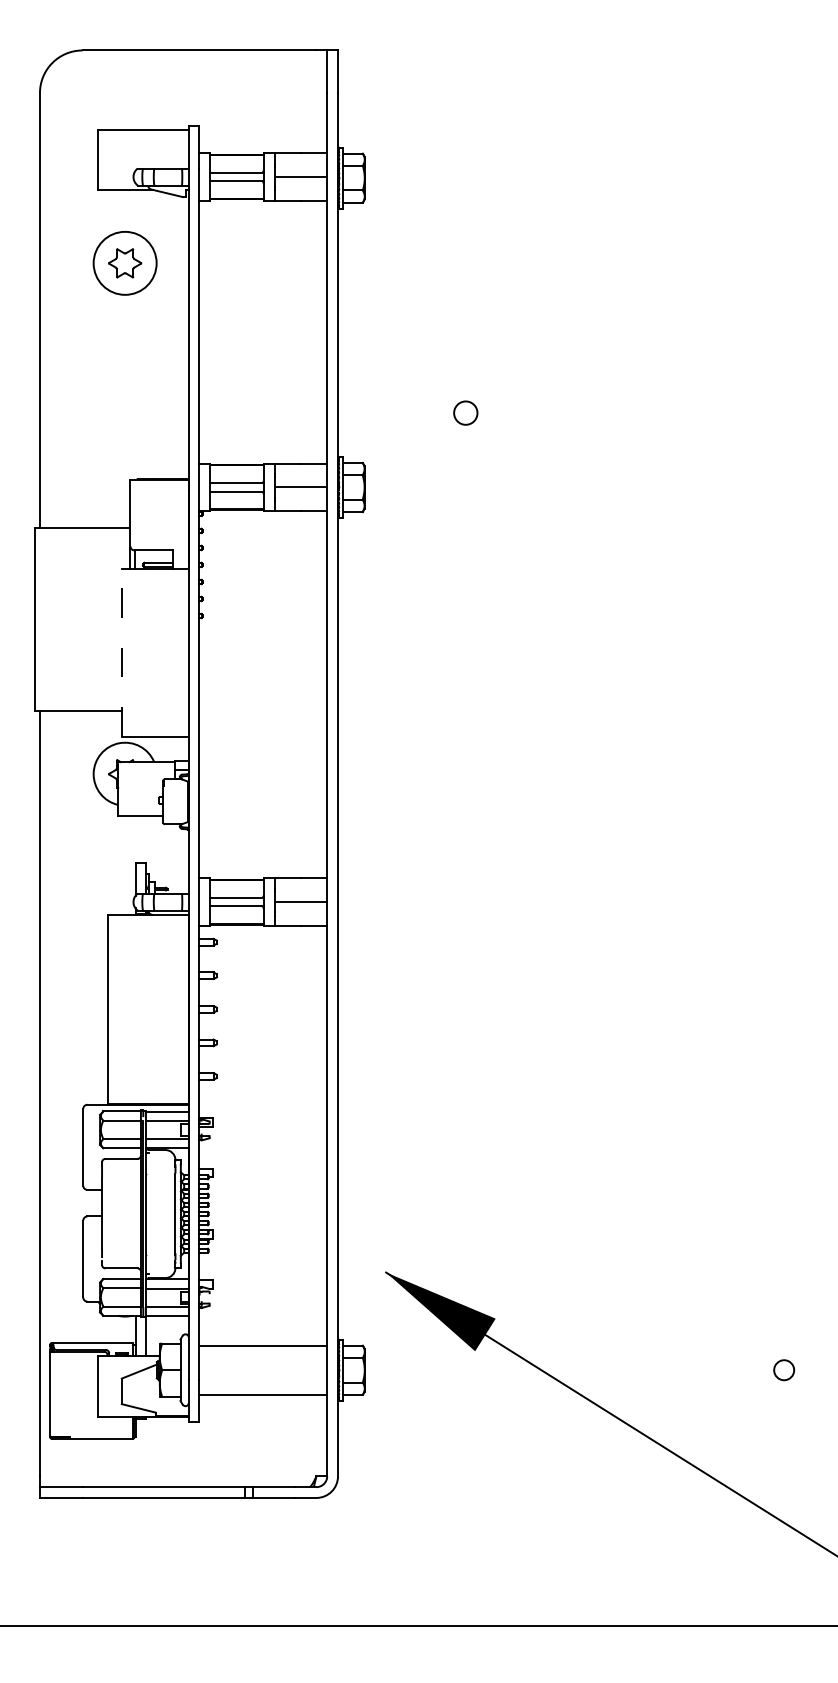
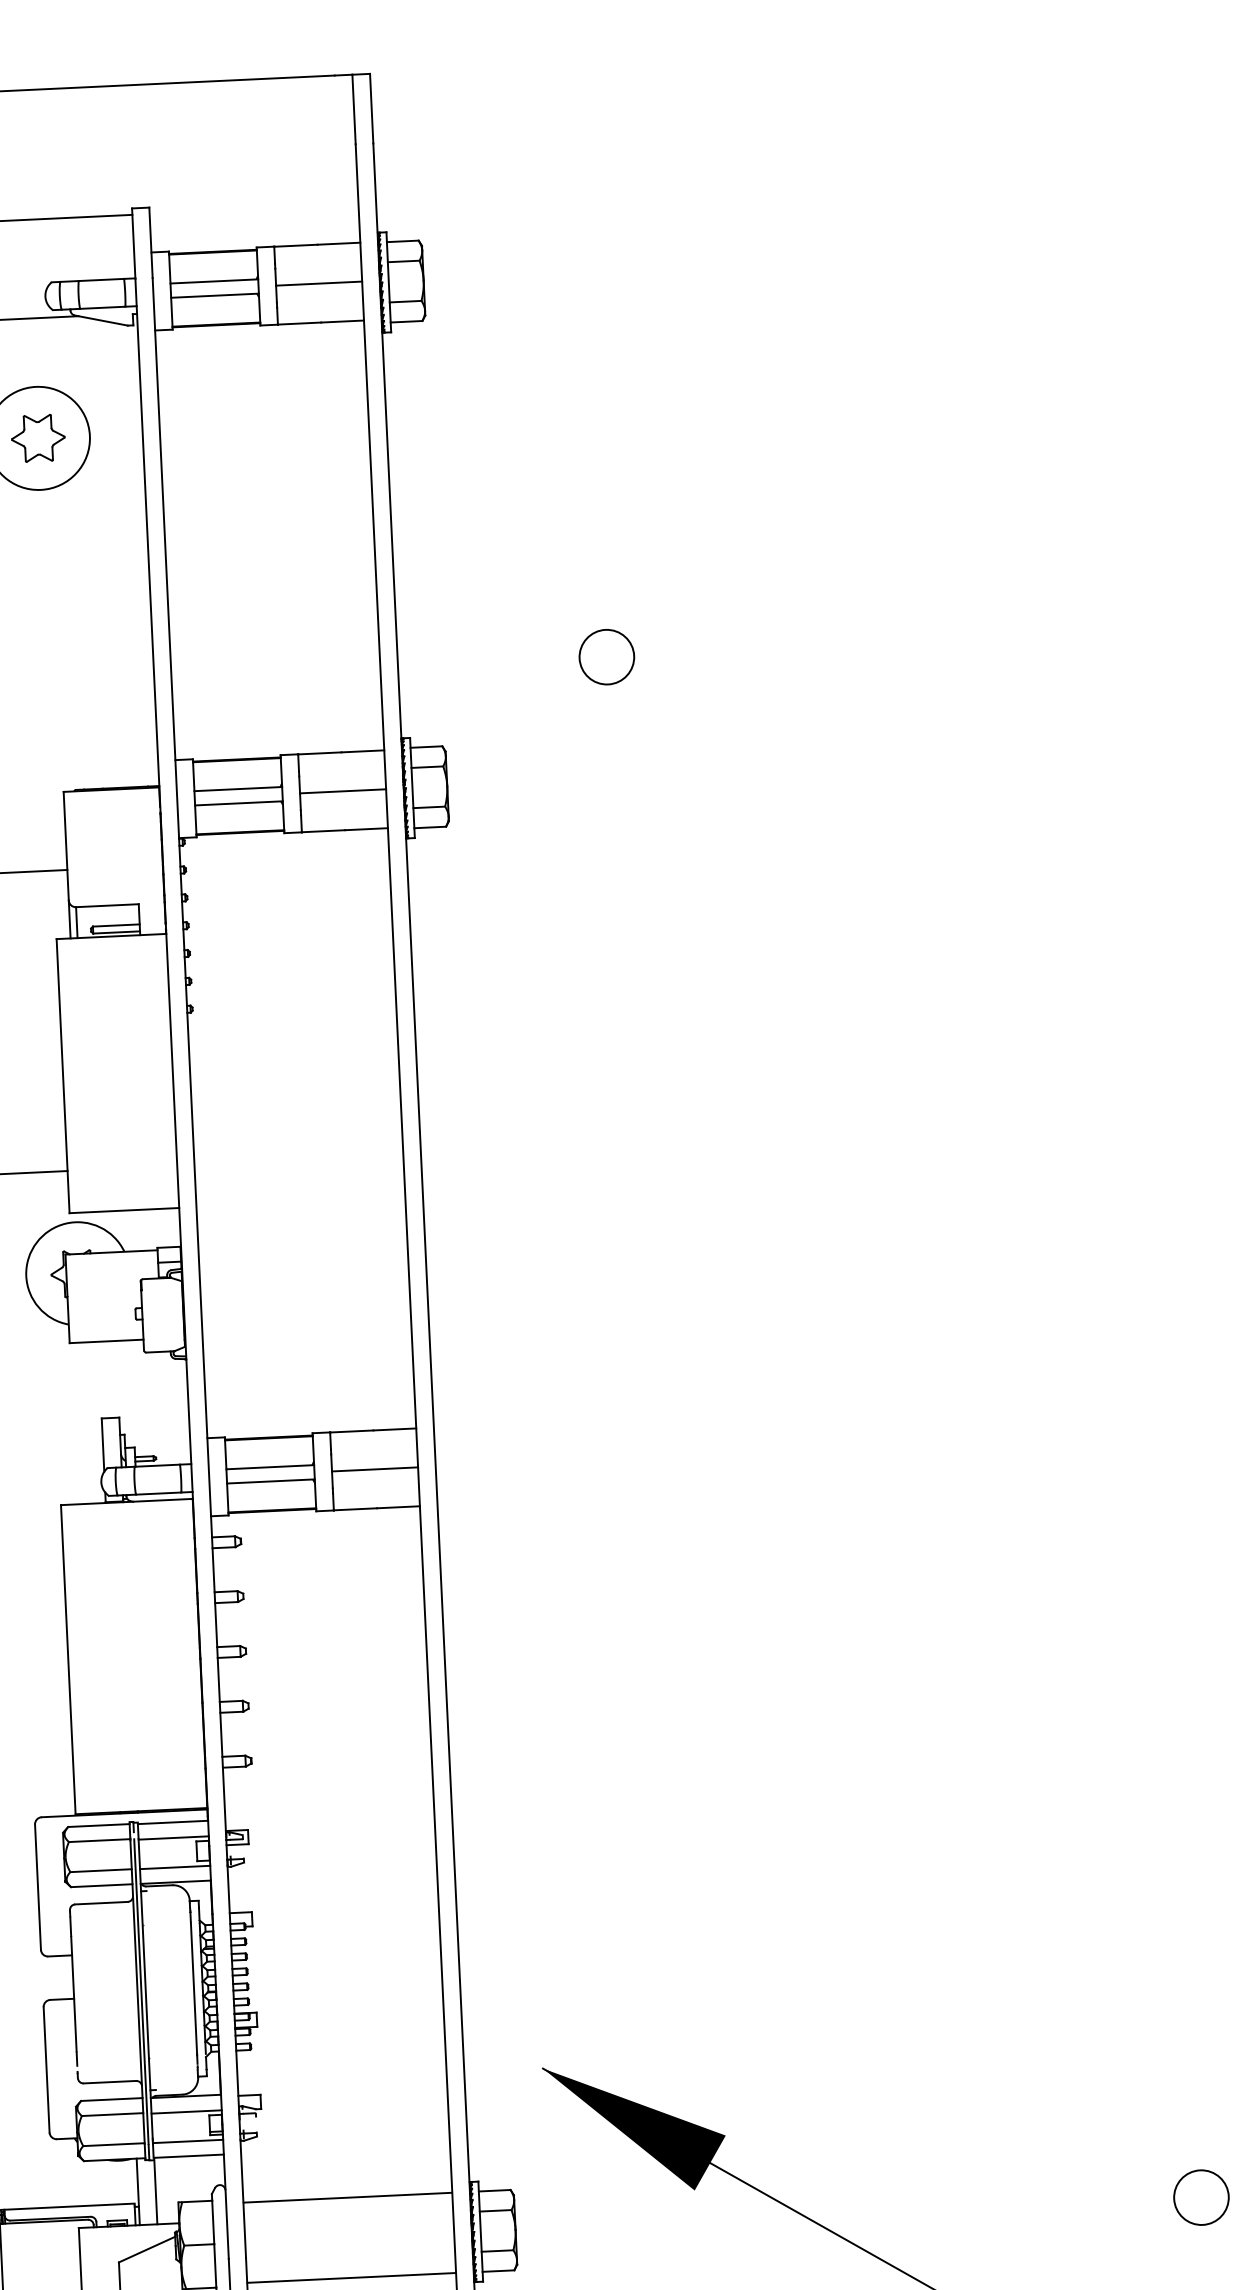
circle: (465, 412) -> (606, 656), size x1.43
line: (121, 653) -> (62, 1076), dashed -> solid
circle: (783, 1369) -> (1200, 2196), size x1.67

